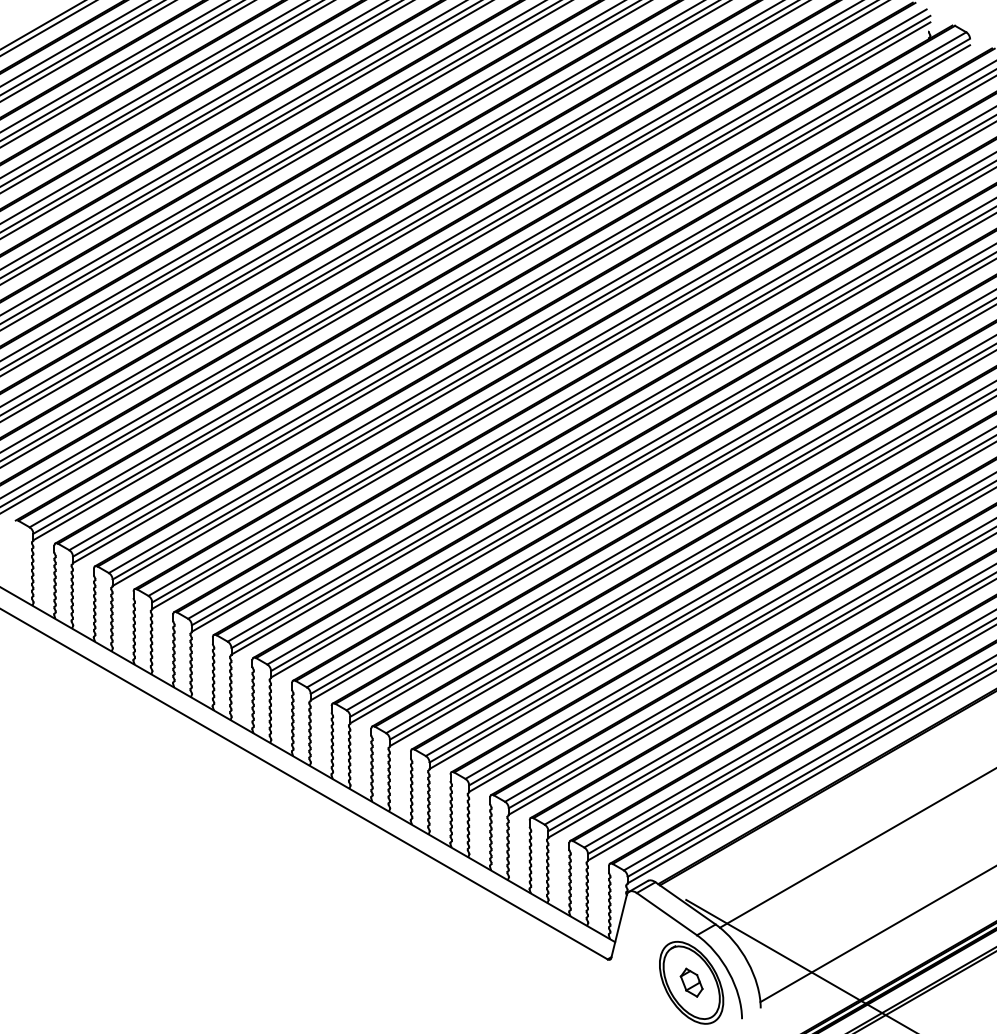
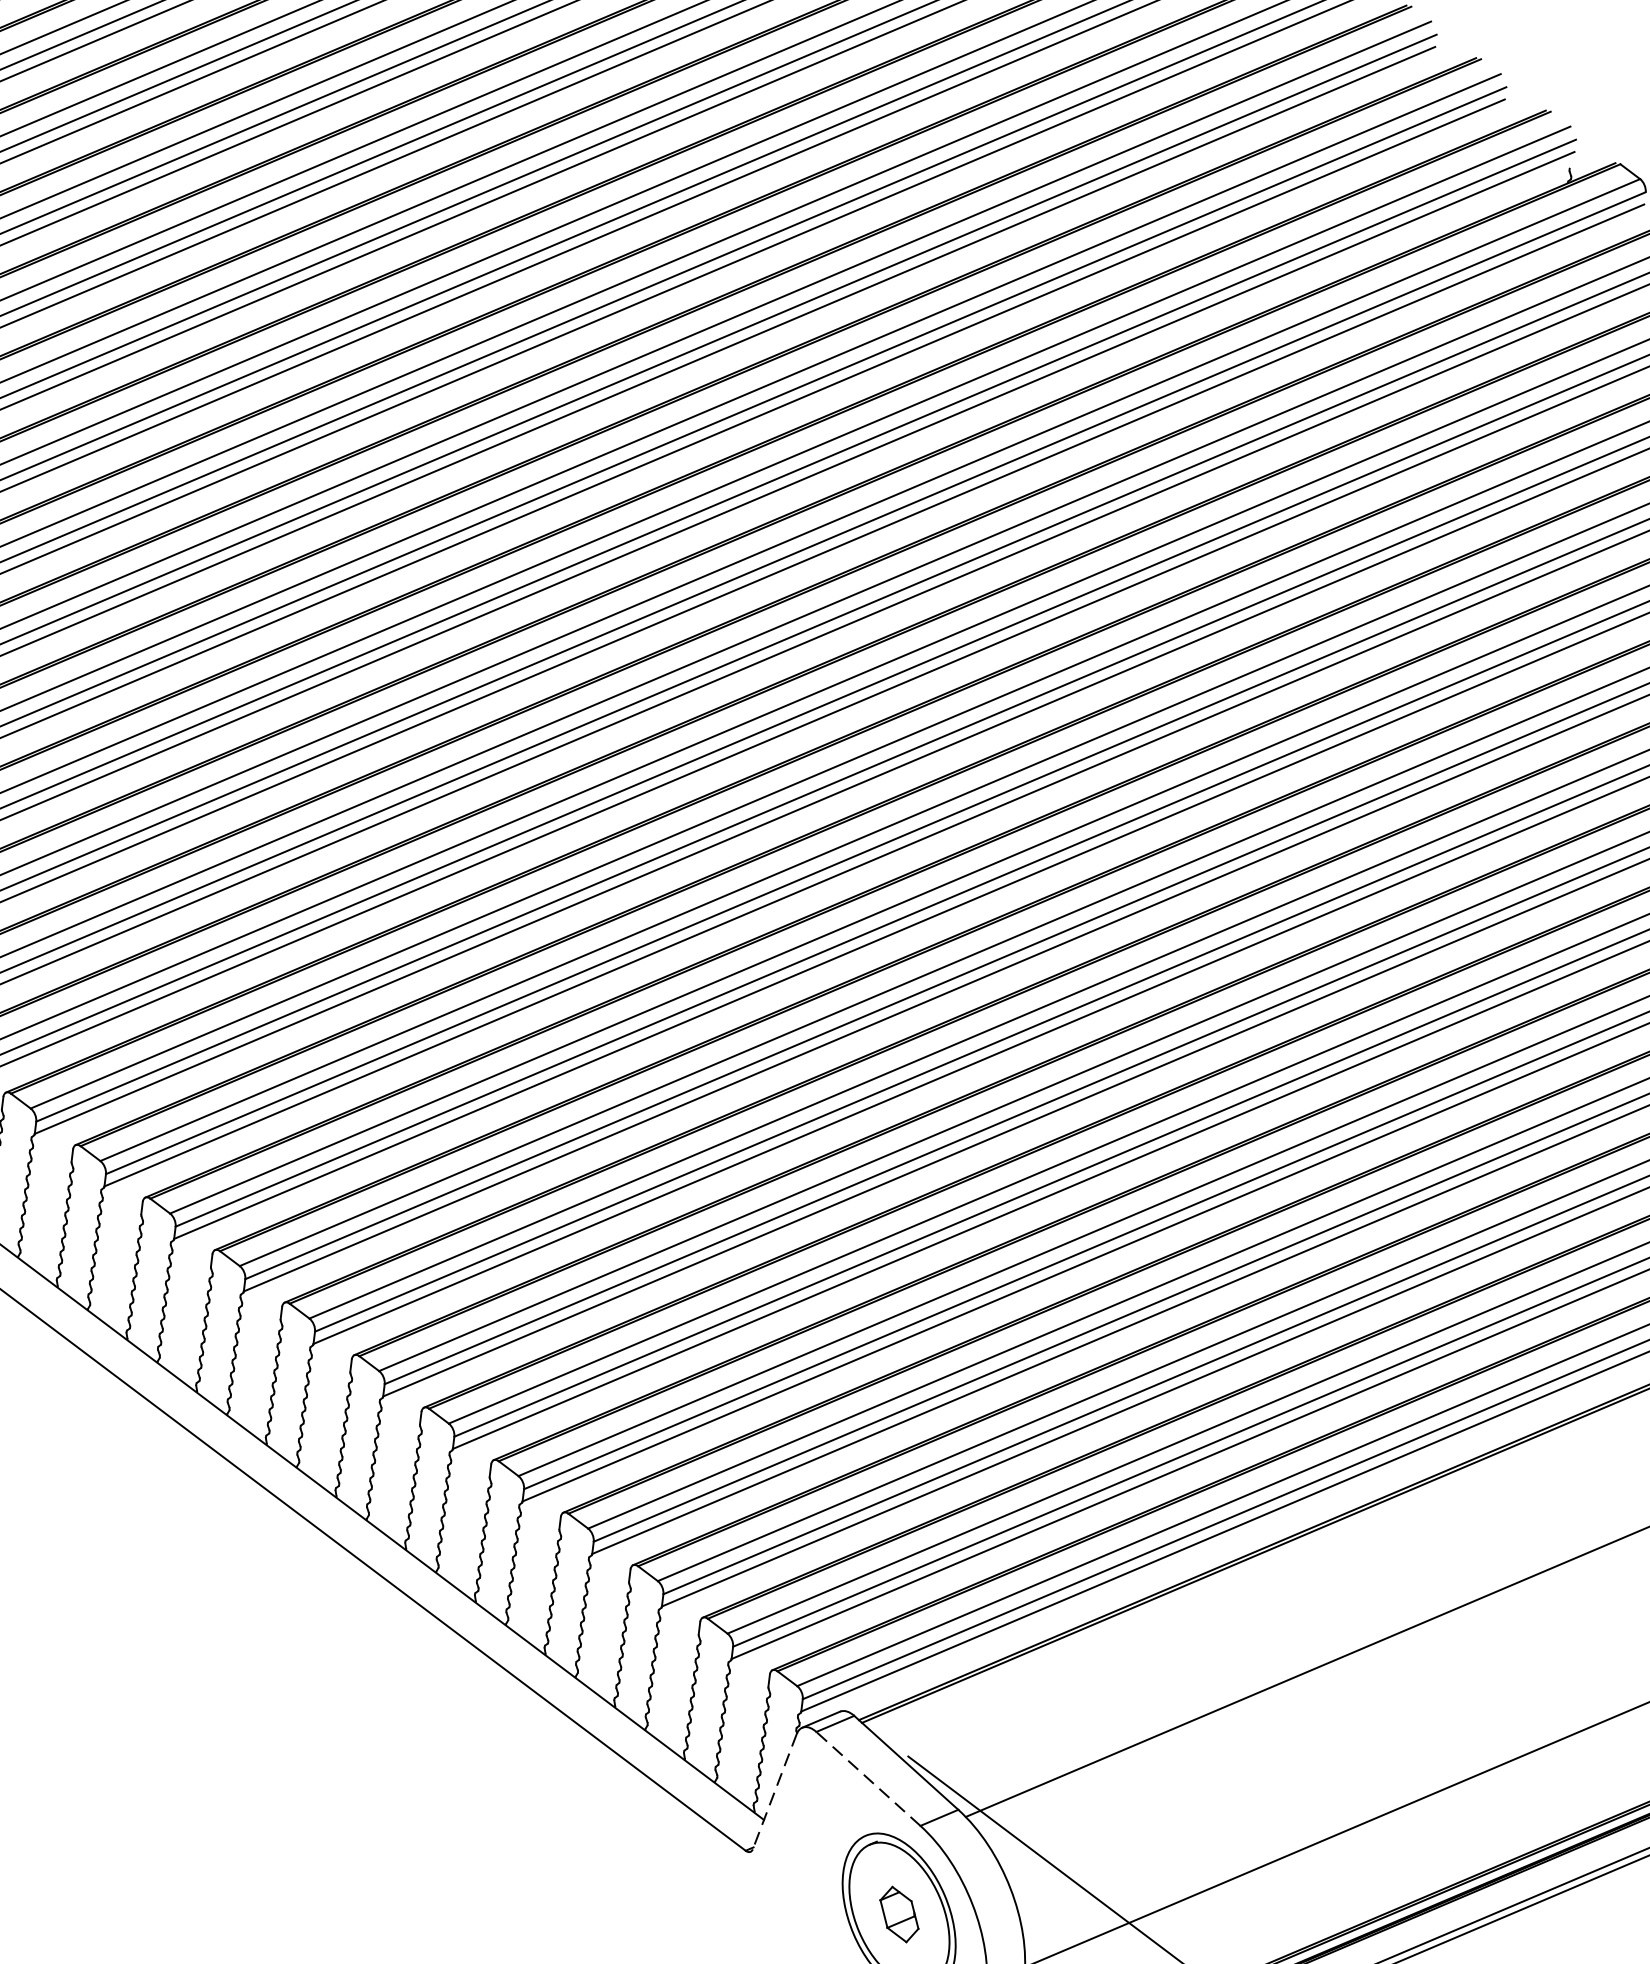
line: (666, 914) -> (867, 1779), solid -> dashed
line: (618, 927) -> (773, 1792), solid -> dashed

